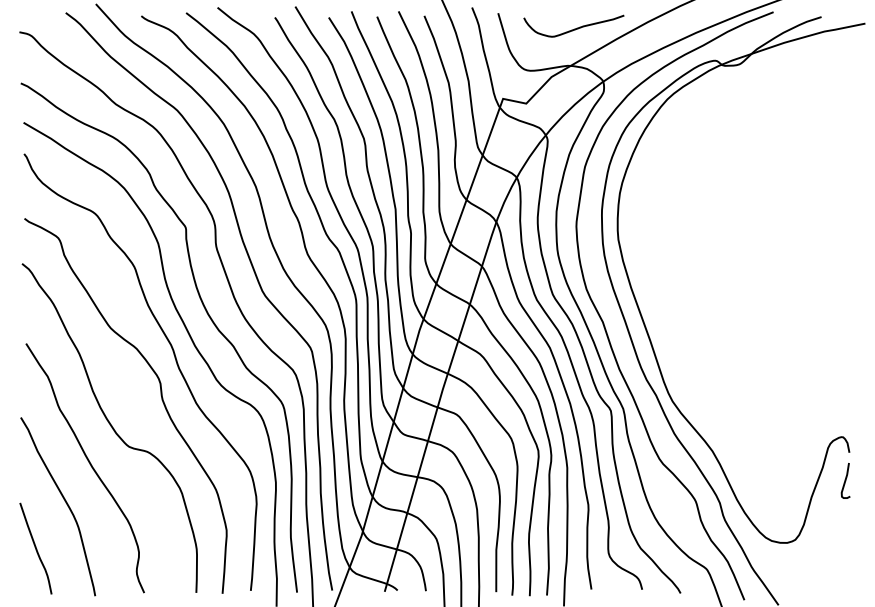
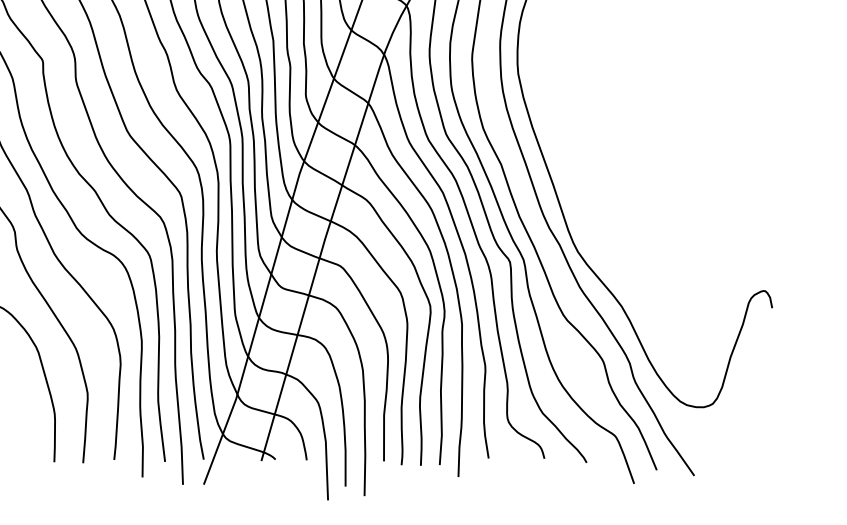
curve: (845, 480) -> (767, 338), removed

